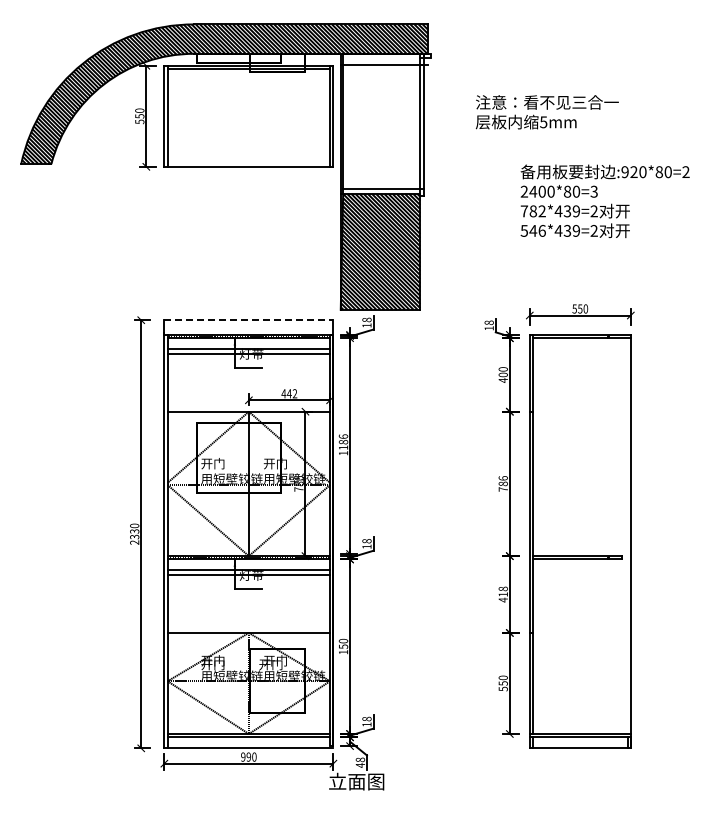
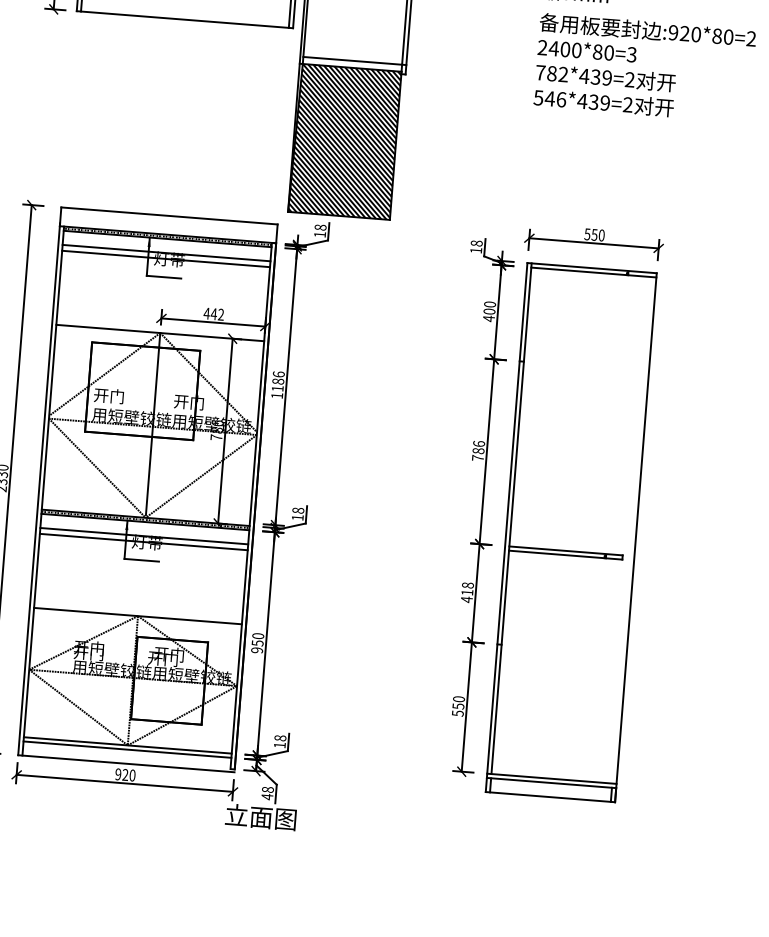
text: (604, 200) -> (644, 67), moved
line: (248, 320) -> (168, 216), dashed -> solid
text: (343, 652) -> (257, 650), 150 -> 950
text: (248, 757) -> (124, 775), 990 -> 920

